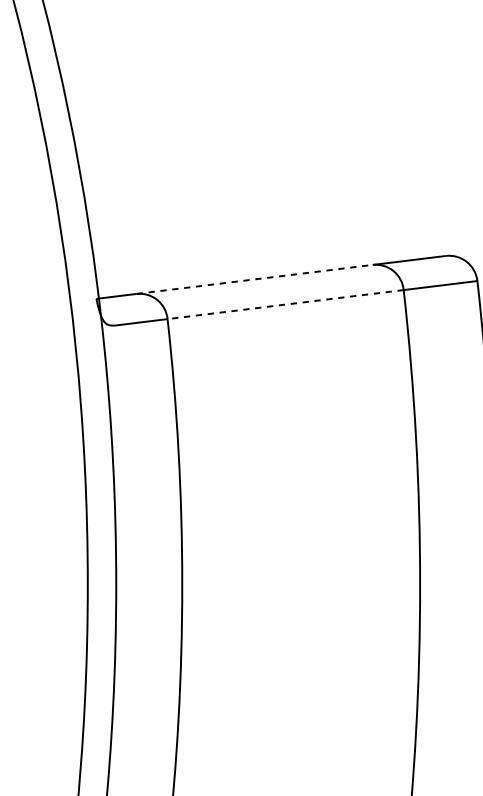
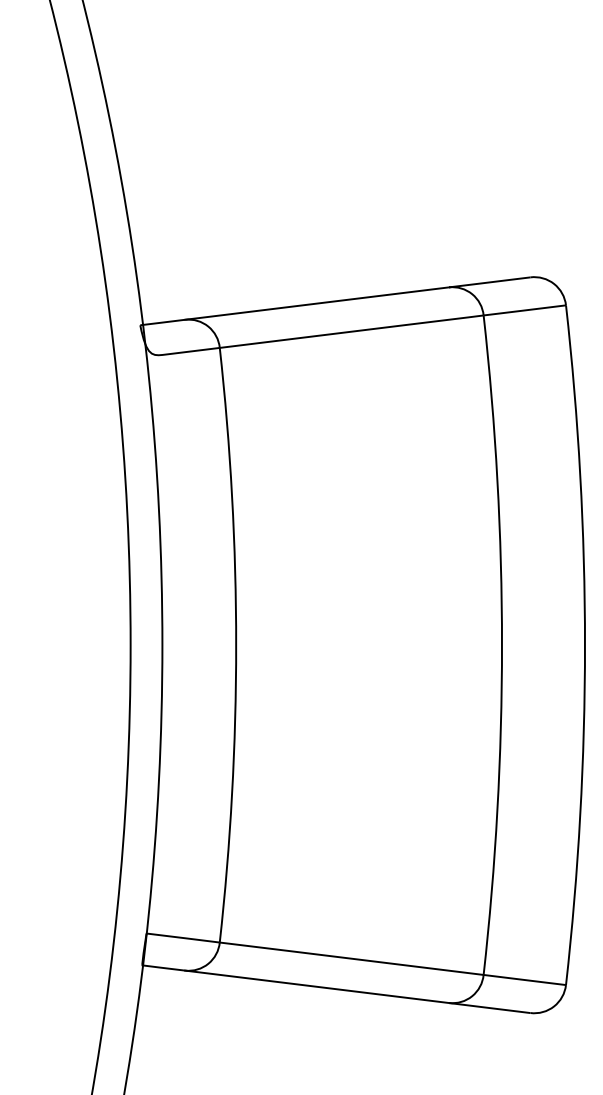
line: (255, 279) -> (317, 303), dashed -> solid
line: (286, 304) -> (352, 331), dashed -> solid

